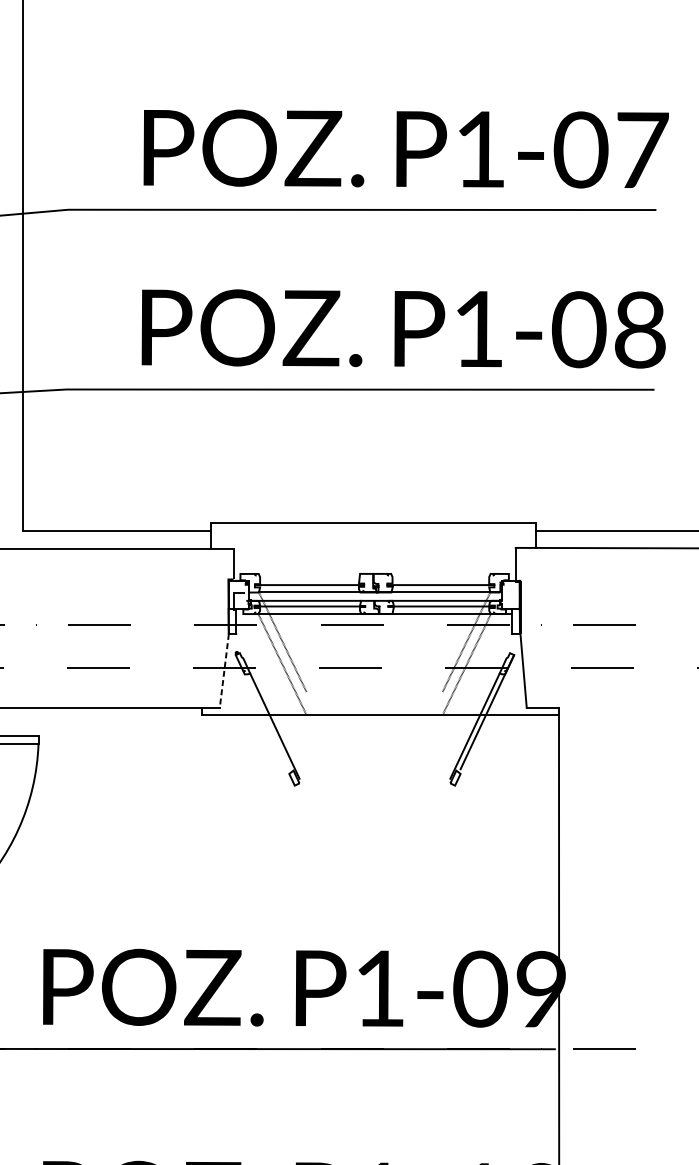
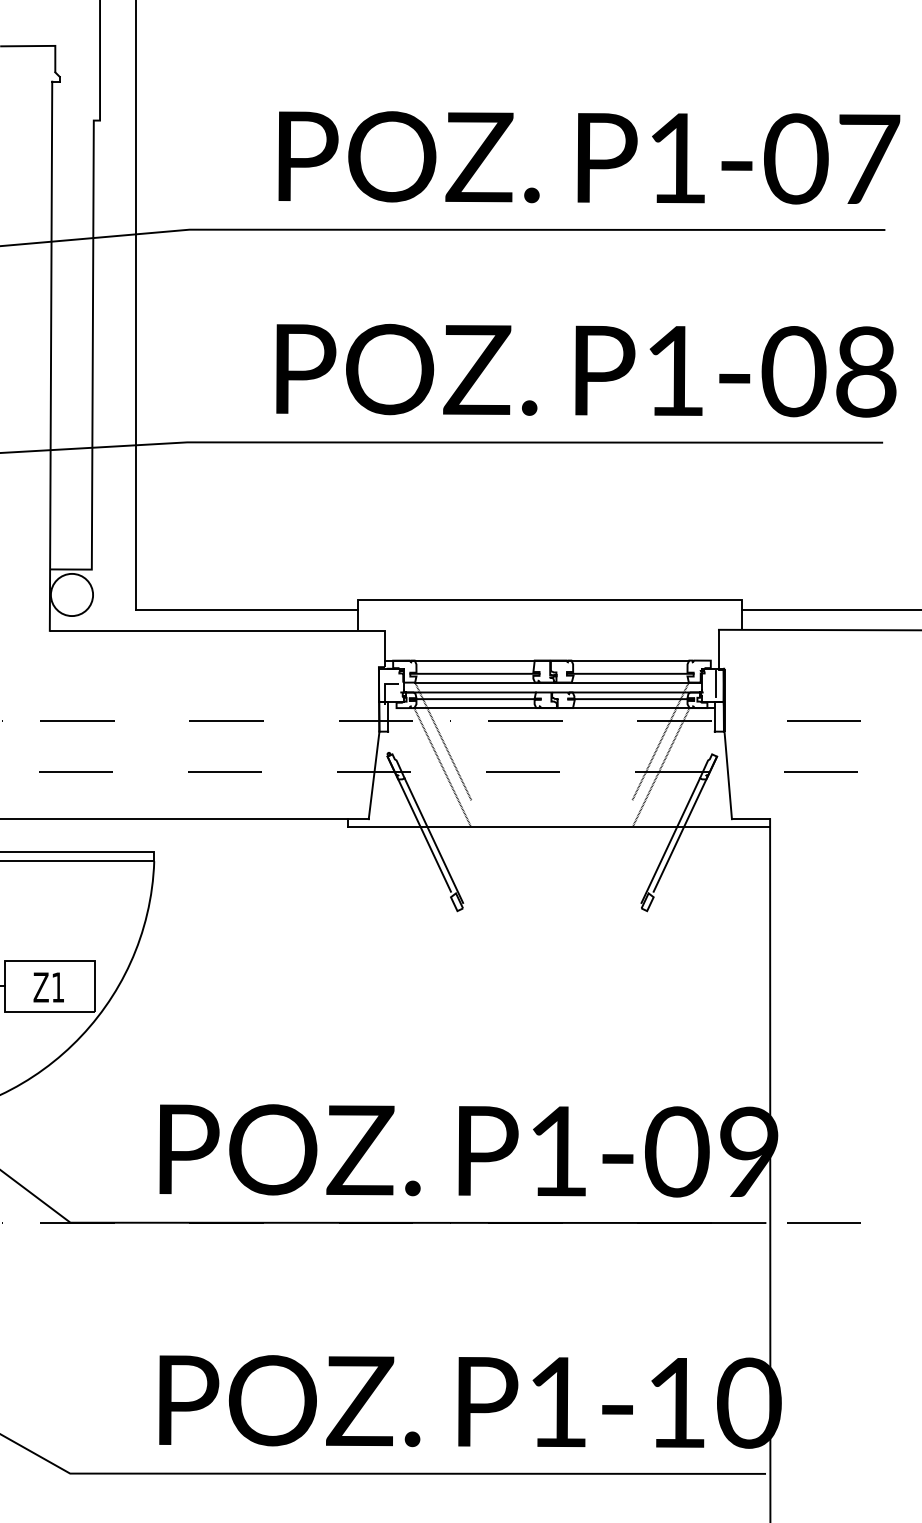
line: (362, 573) -> (537, 660), added
line: (512, 593) -> (715, 683), added
line: (224, 671) -> (374, 775), dashed -> solid
line: (261, 711) -> (418, 823), added

